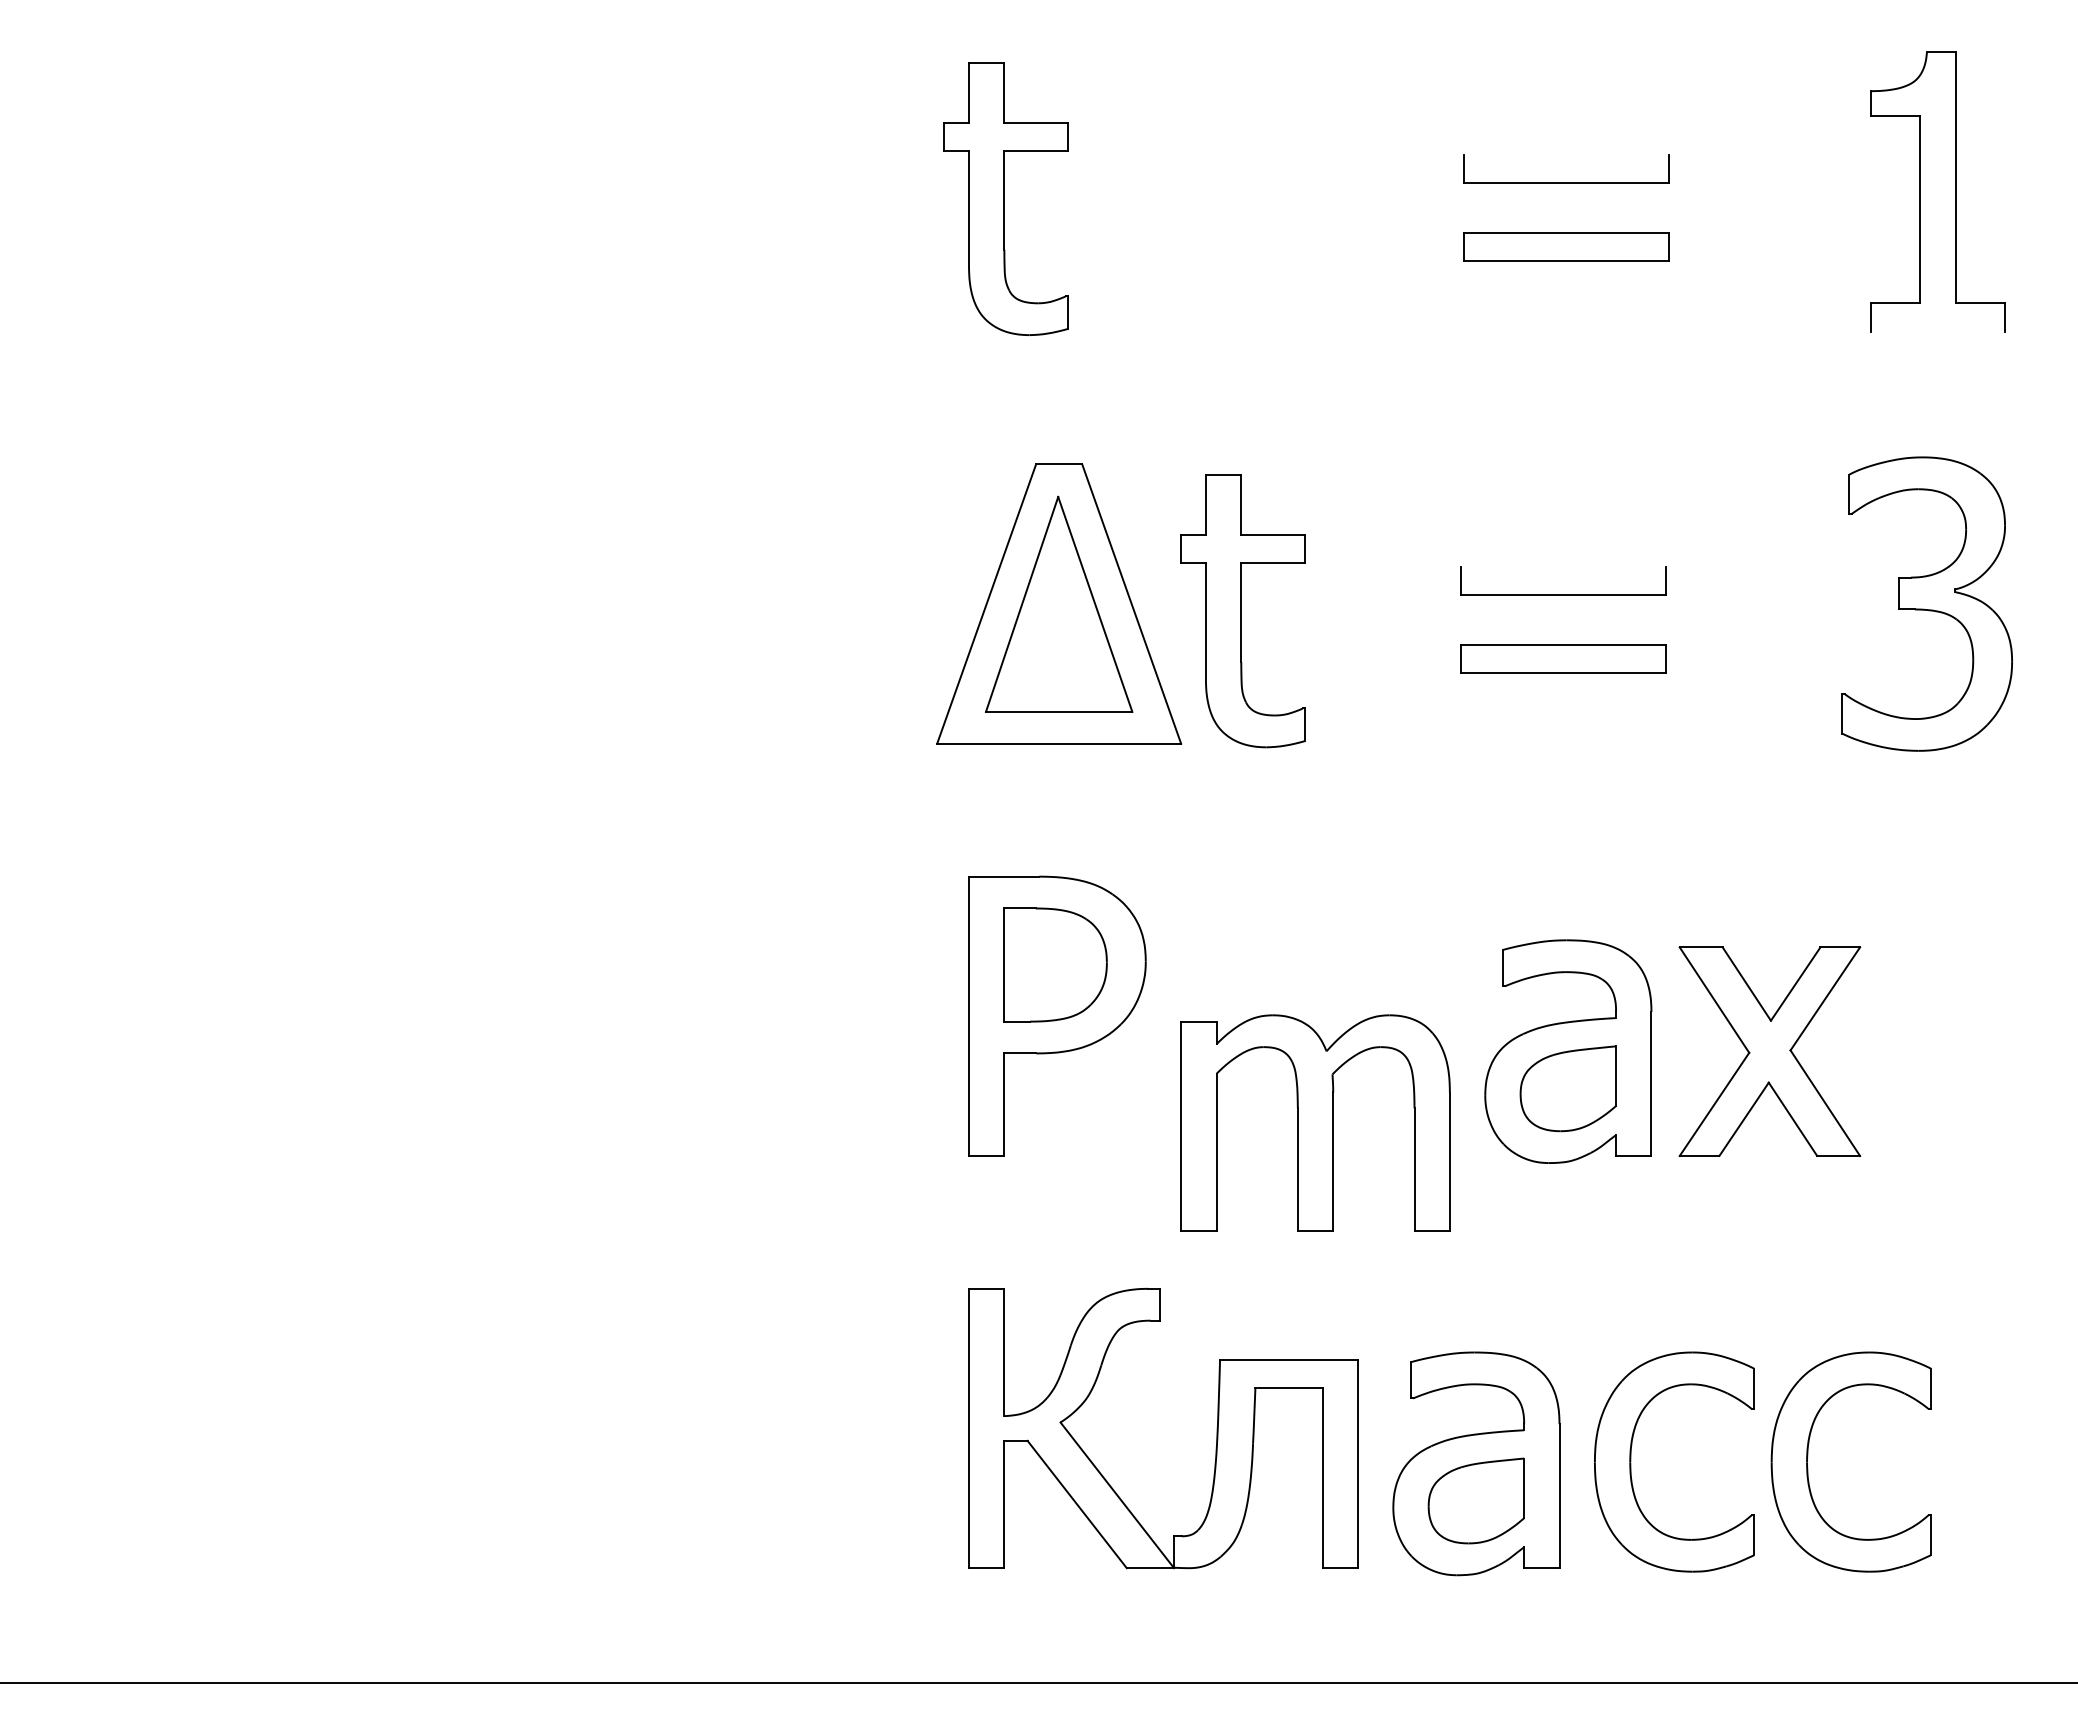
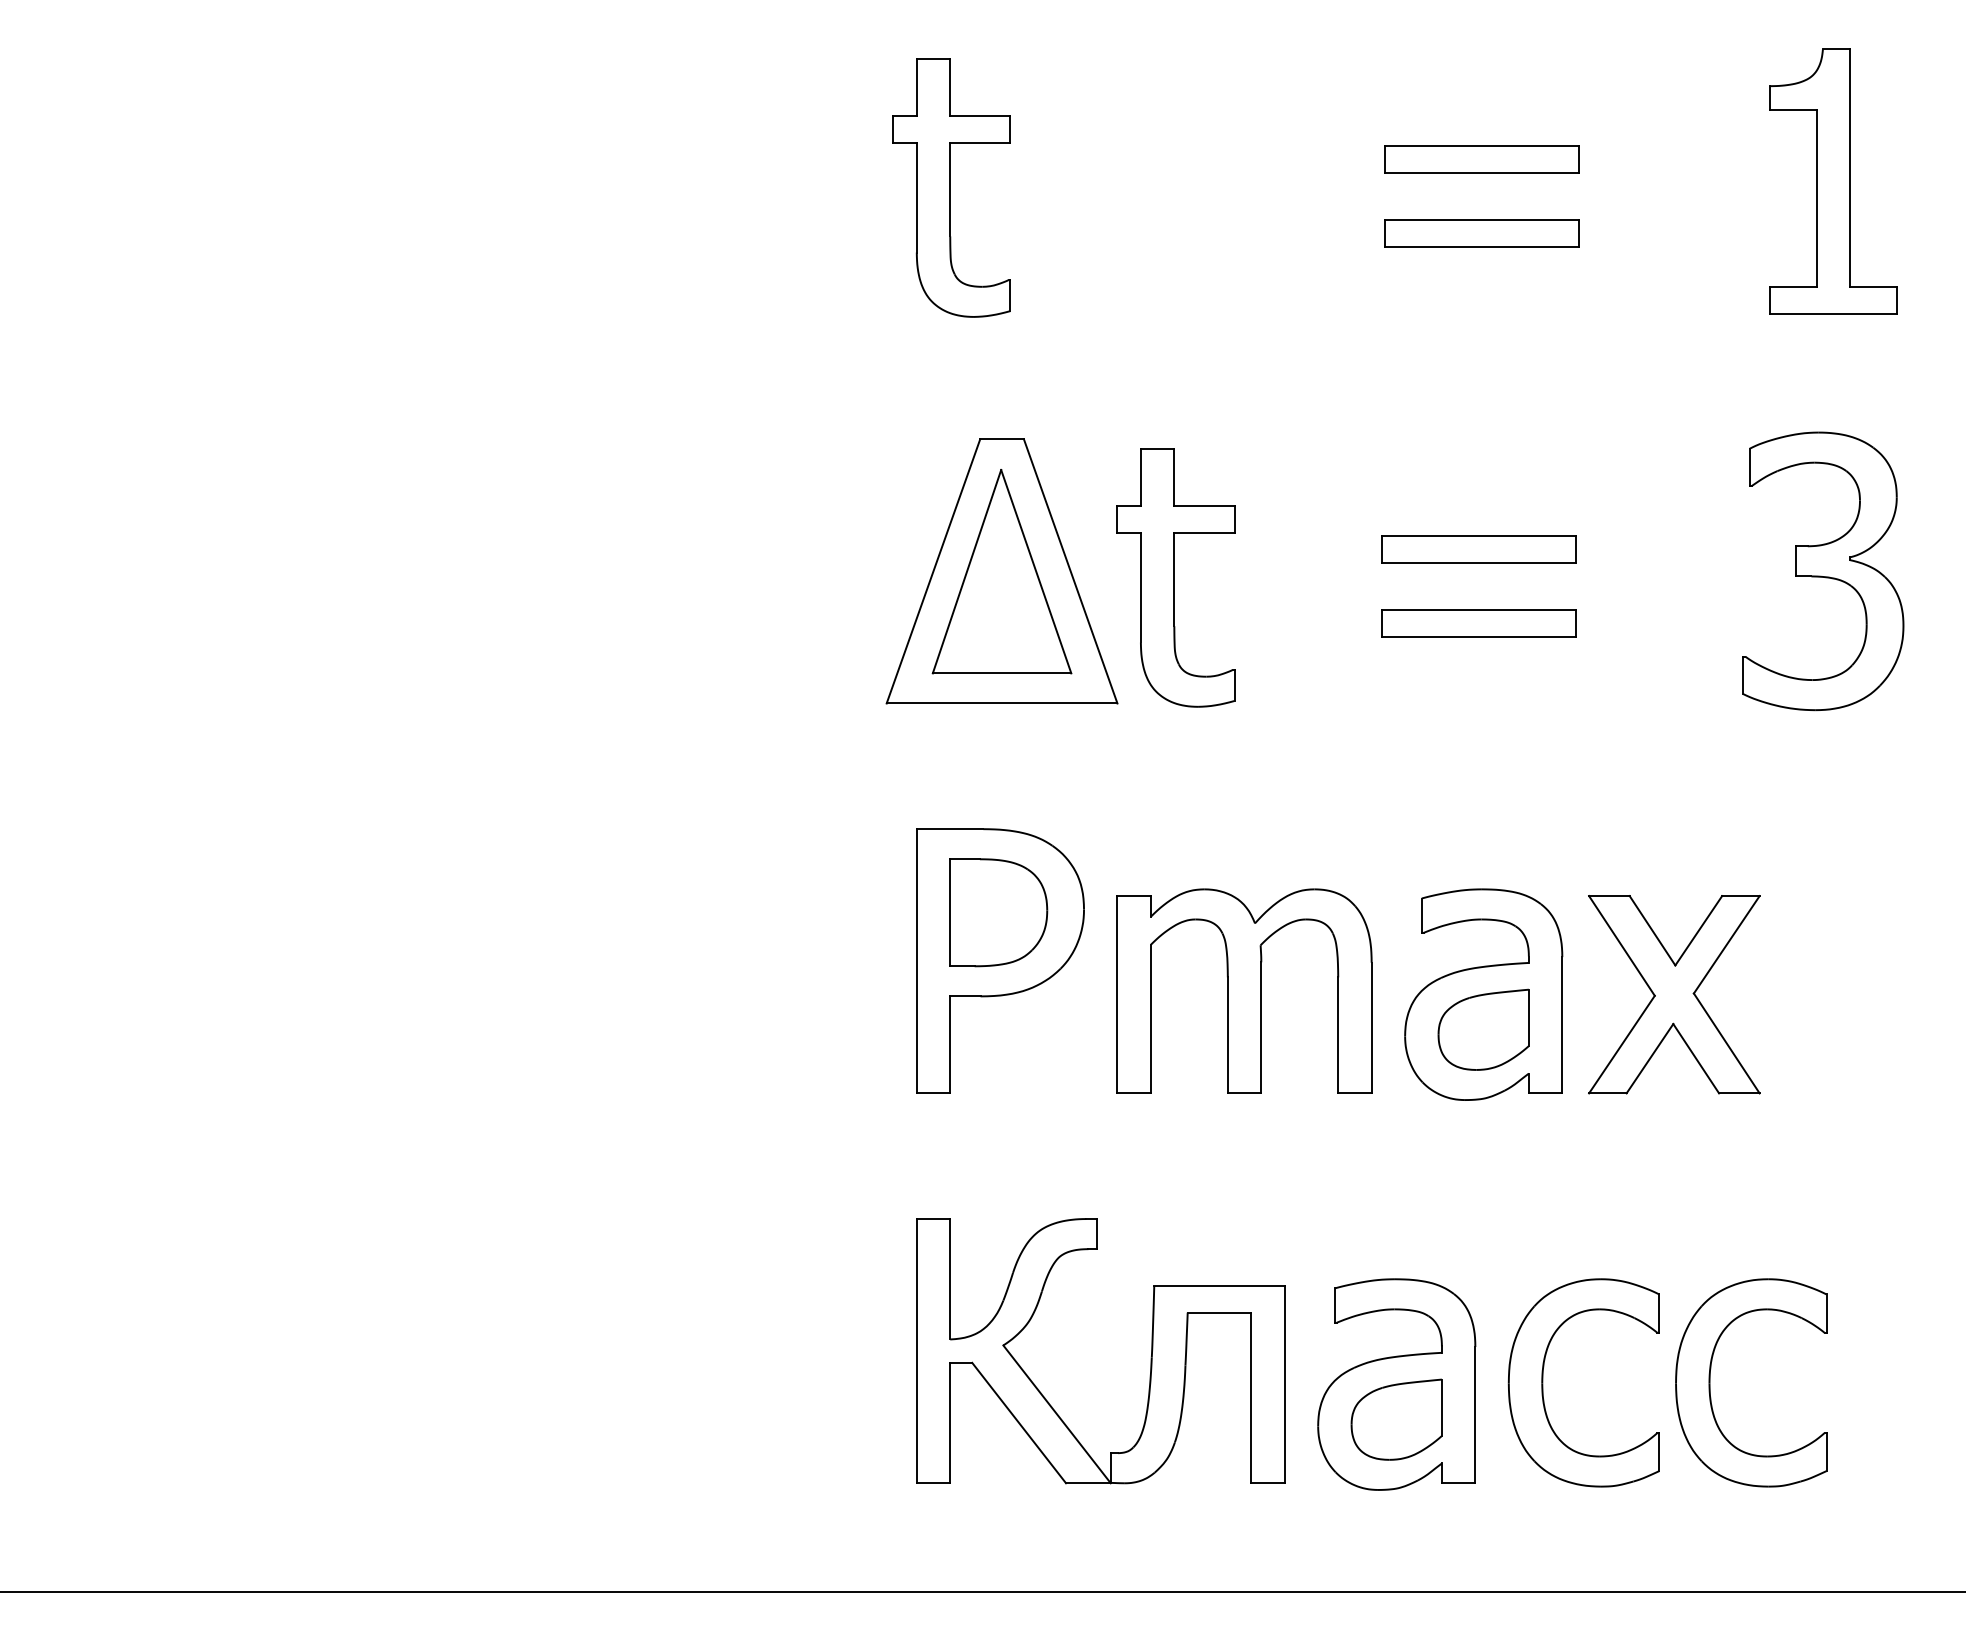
line: (1566, 154) -> (1481, 146), added
line: (1937, 331) -> (1832, 313), added
line: (1562, 567) -> (1478, 536), added
part: (1315, 1122) -> (1244, 990), moved

